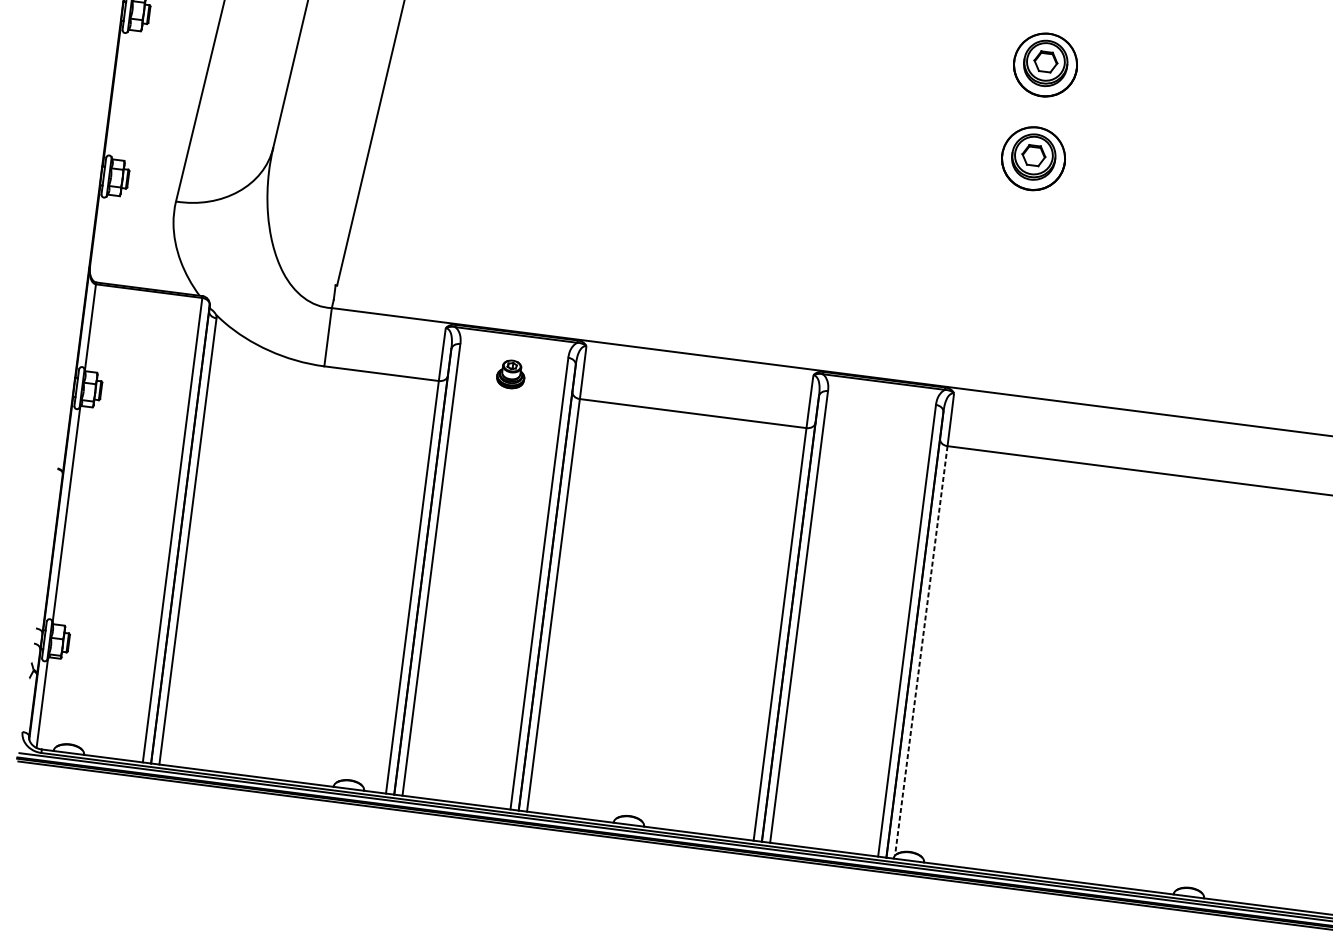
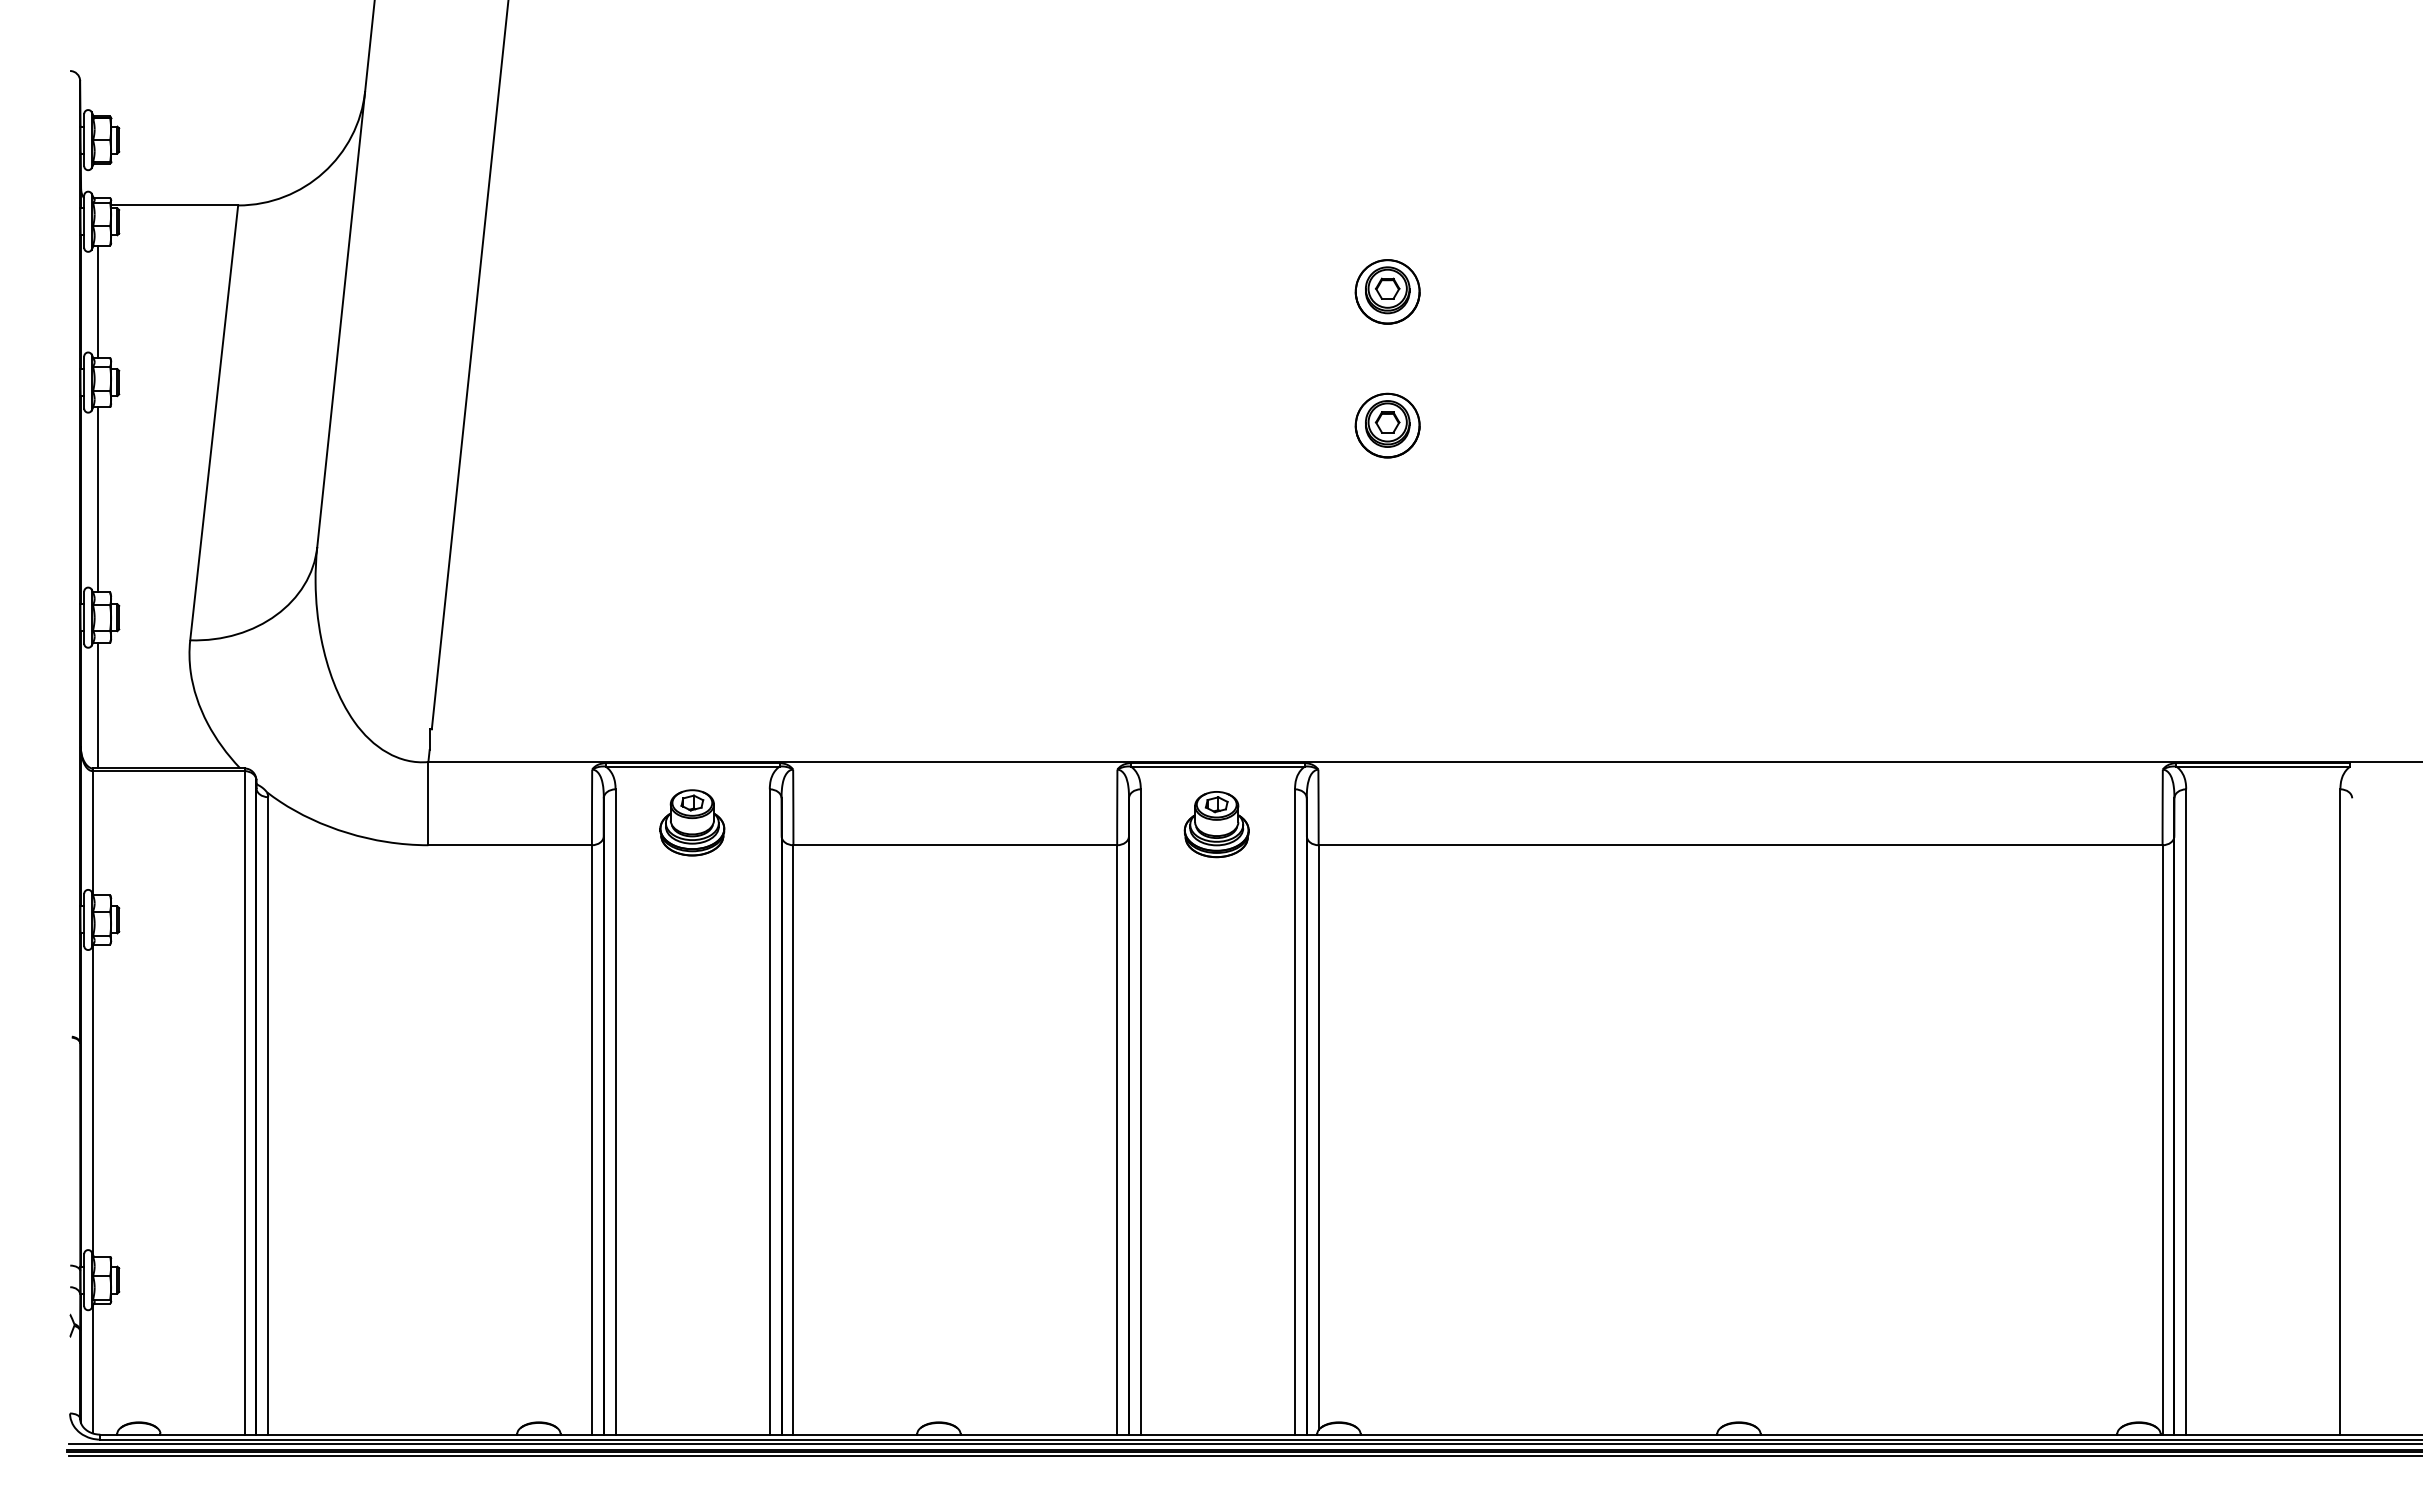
part: (1045, 64) -> (1387, 291), size x0.71
line: (123, 94) -> (97, 499), added
part: (1033, 158) -> (1387, 425), size x0.71
line: (105, 238) -> (97, 705), added
part: (511, 374) -> (692, 822), size x1.67
part: (877, 422) -> (1216, 824), added
line: (921, 651) -> (1318, 1138), dashed -> solid

